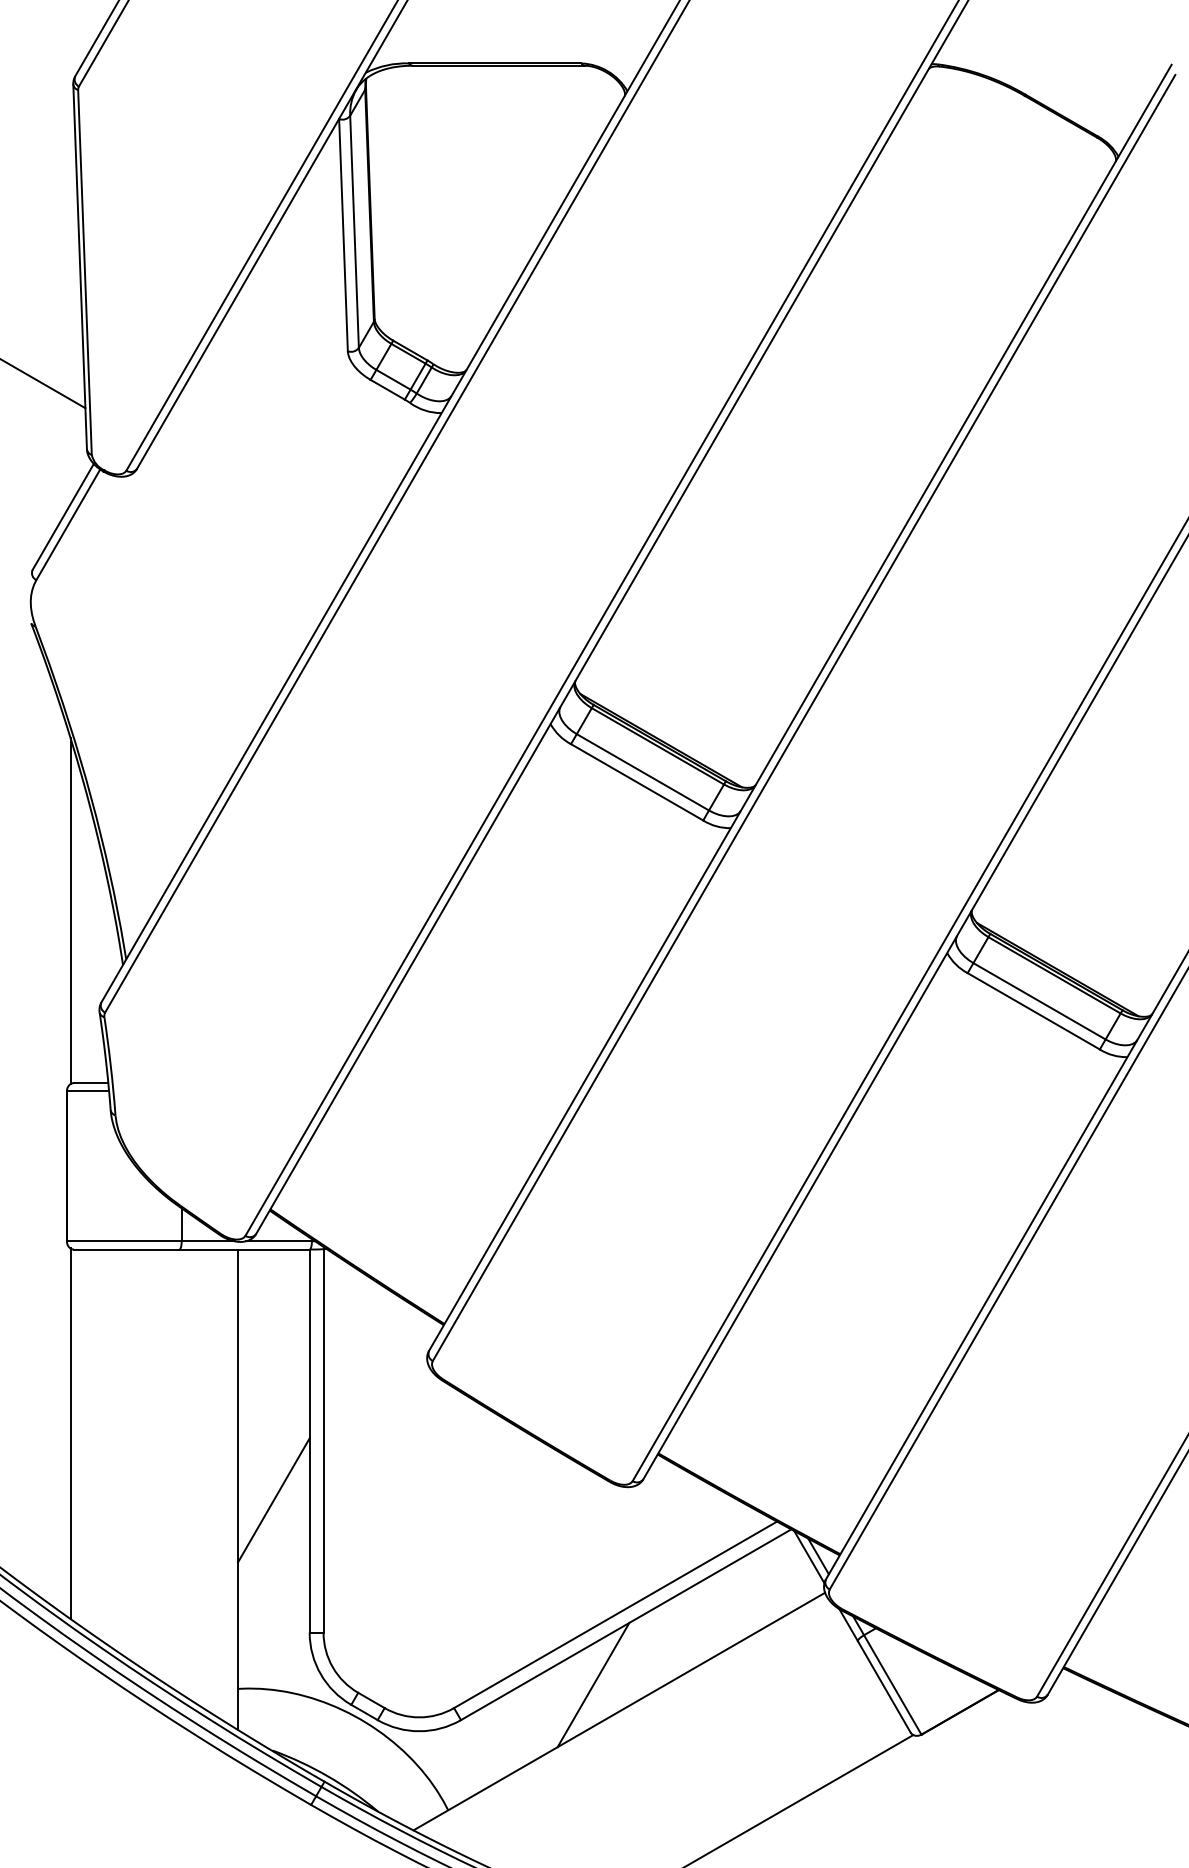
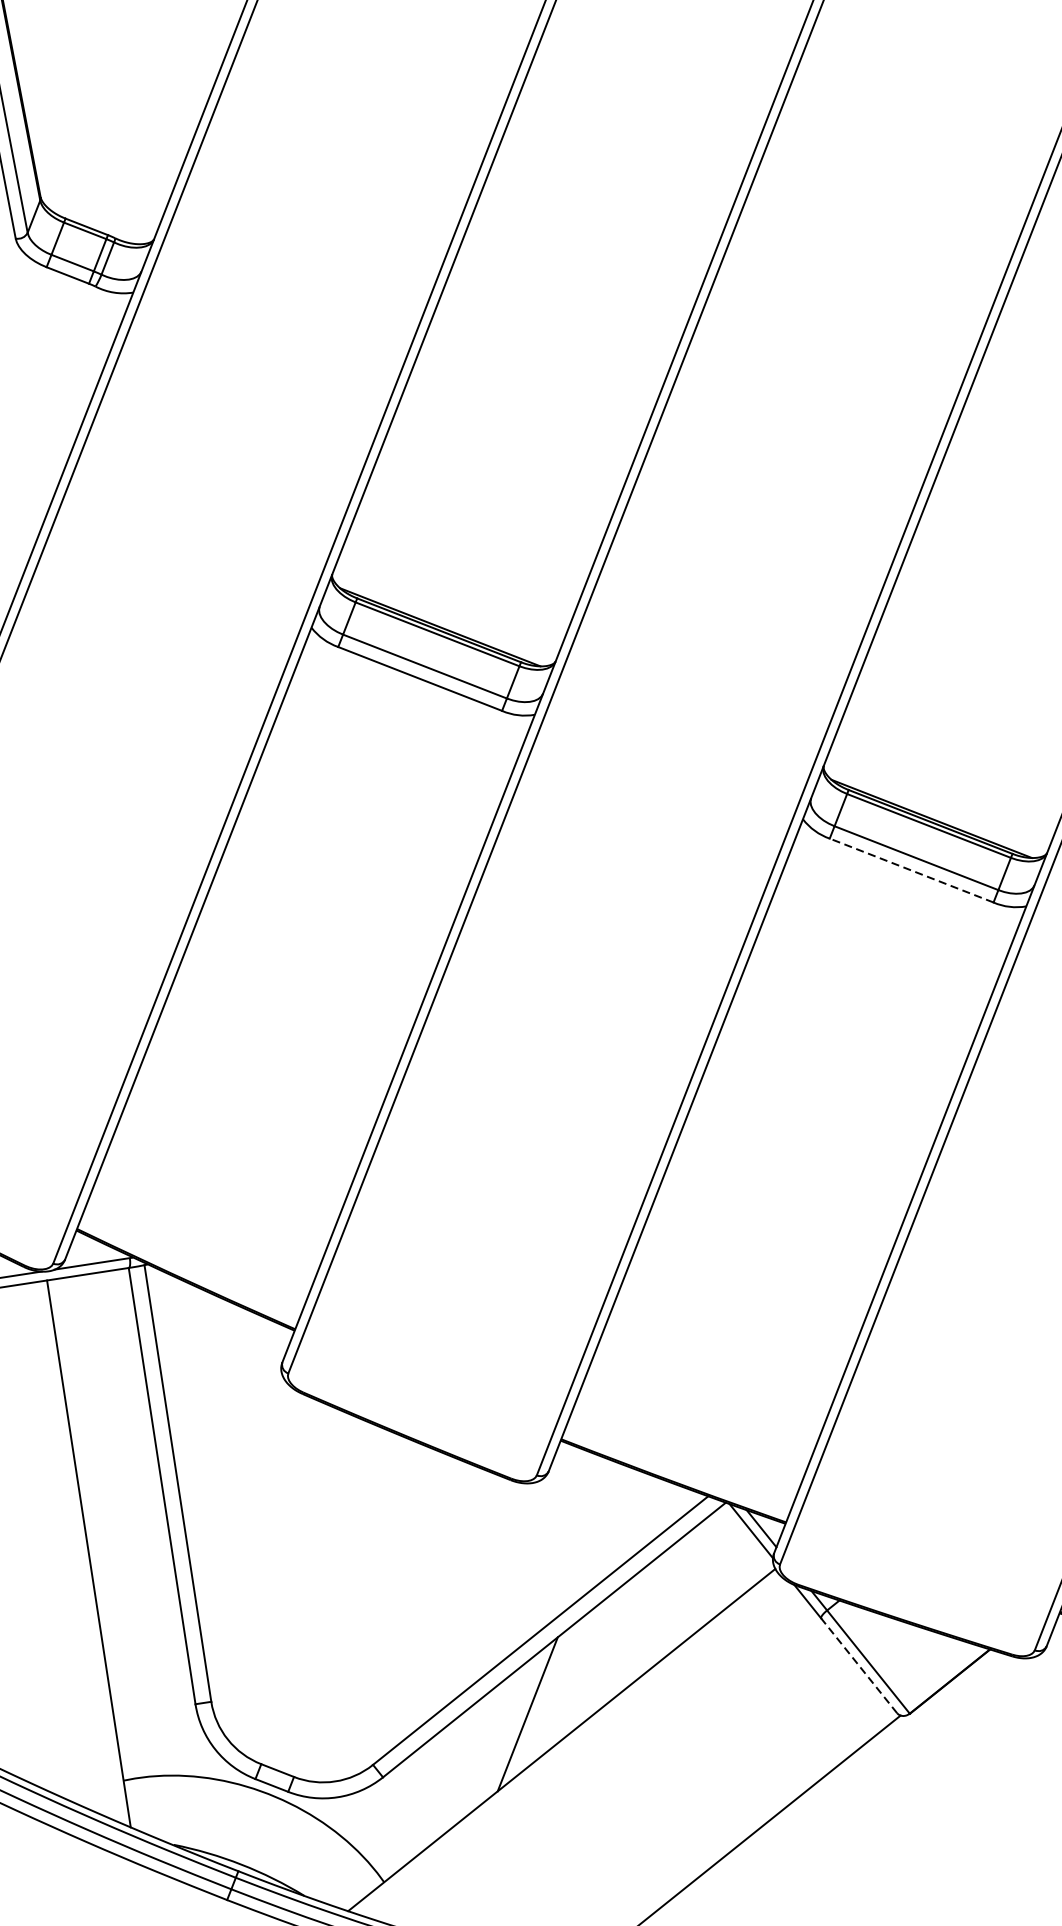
line: (1033, 1011) -> (911, 870), solid -> dashed
line: (273, 1500) -> (131, 1559), removed
line: (884, 1686) -> (859, 1665), solid -> dashed

